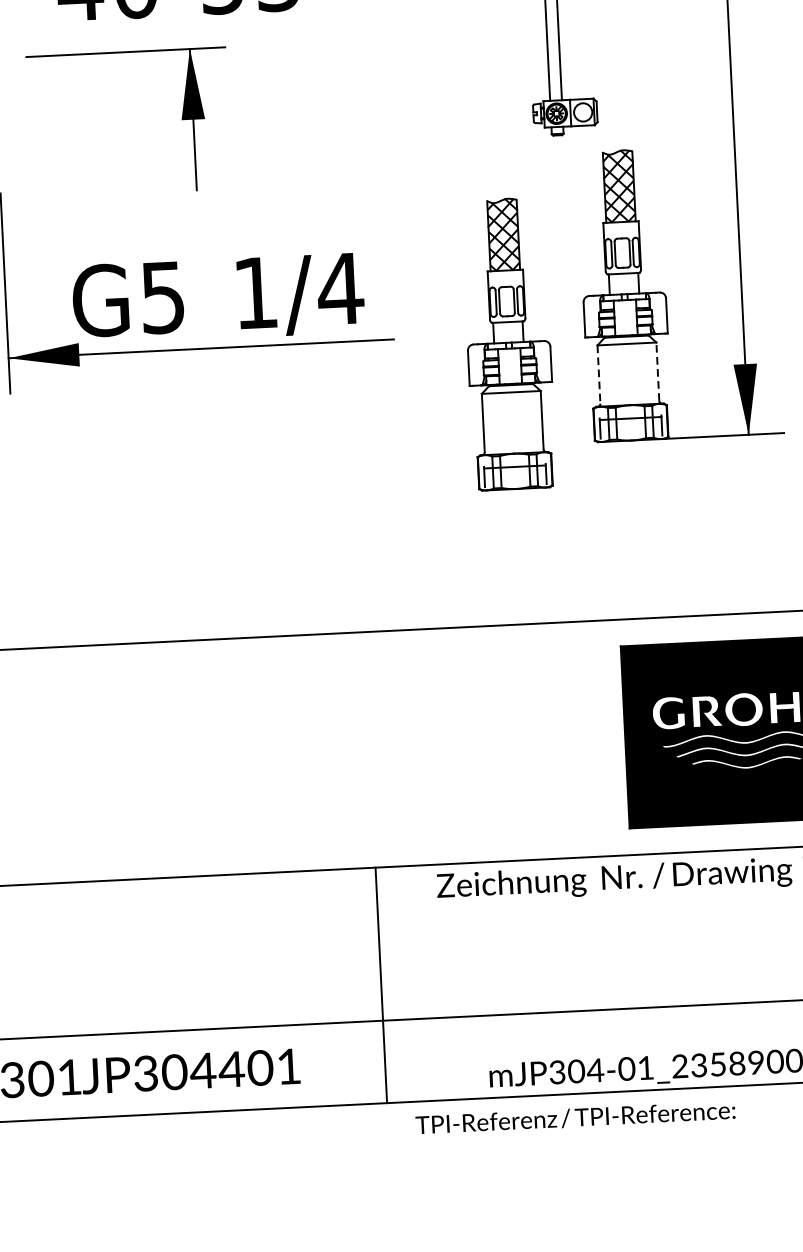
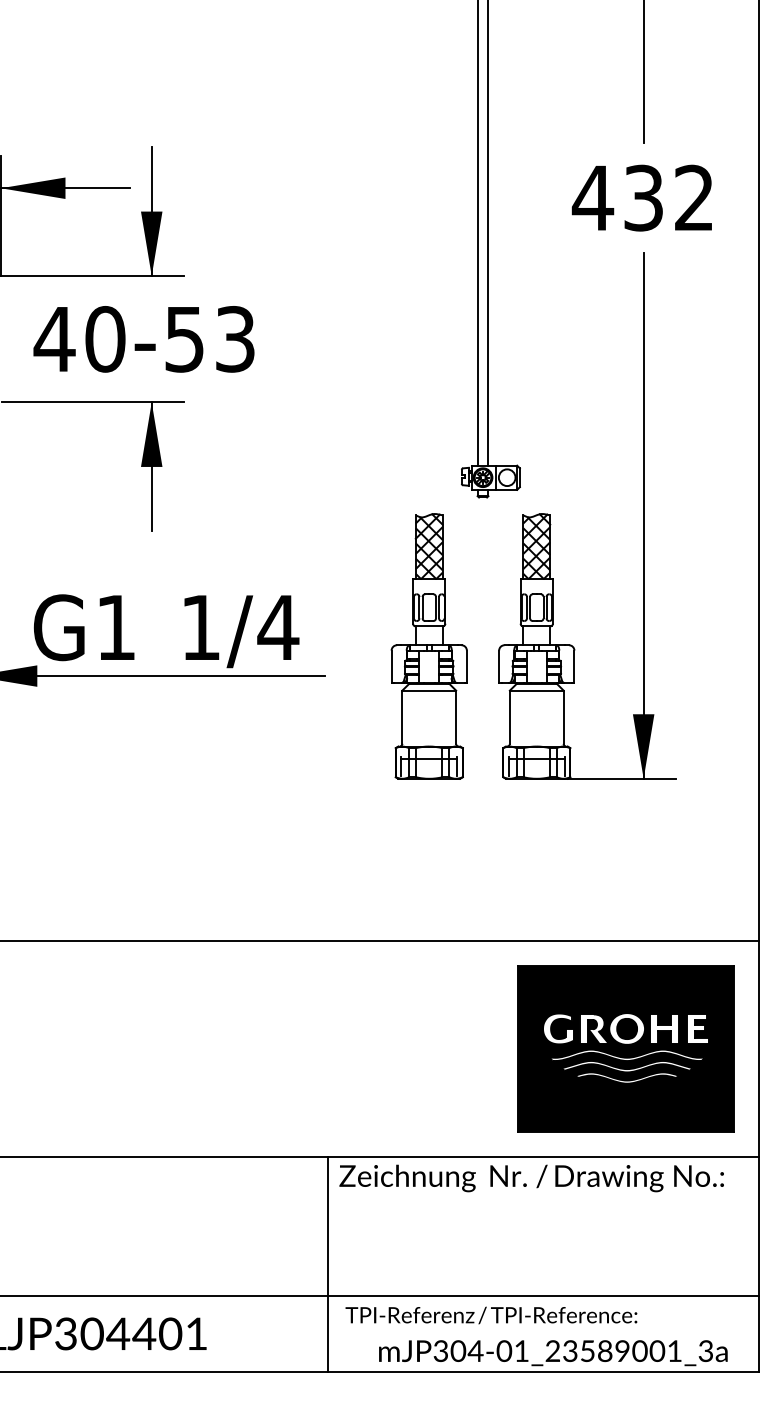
text: (162, 298) -> (115, 628), G5 -> G1
part: (508, 344) -> (428, 646), moved
line: (657, 371) -> (563, 717), dashed -> solid
line: (598, 374) -> (509, 717), dashed -> solid
line: (381, 984) -> (328, 1263), moved
text: (575, 1117) -> (491, 1315), moved

